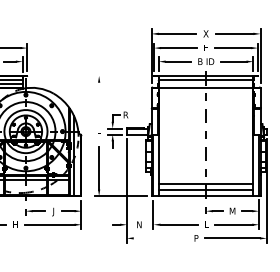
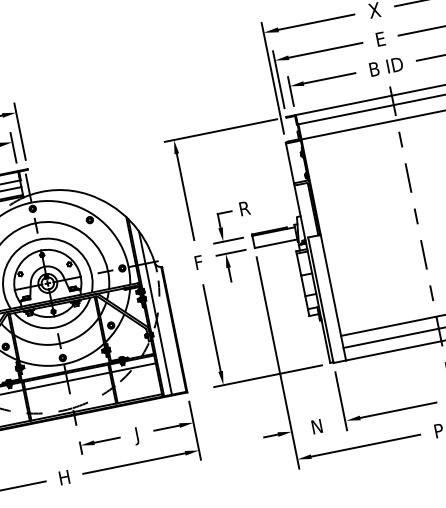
line: (121, 75) -> (219, 129), added
line: (99, 103) -> (186, 195), added
line: (160, 238) -> (365, 445), added

